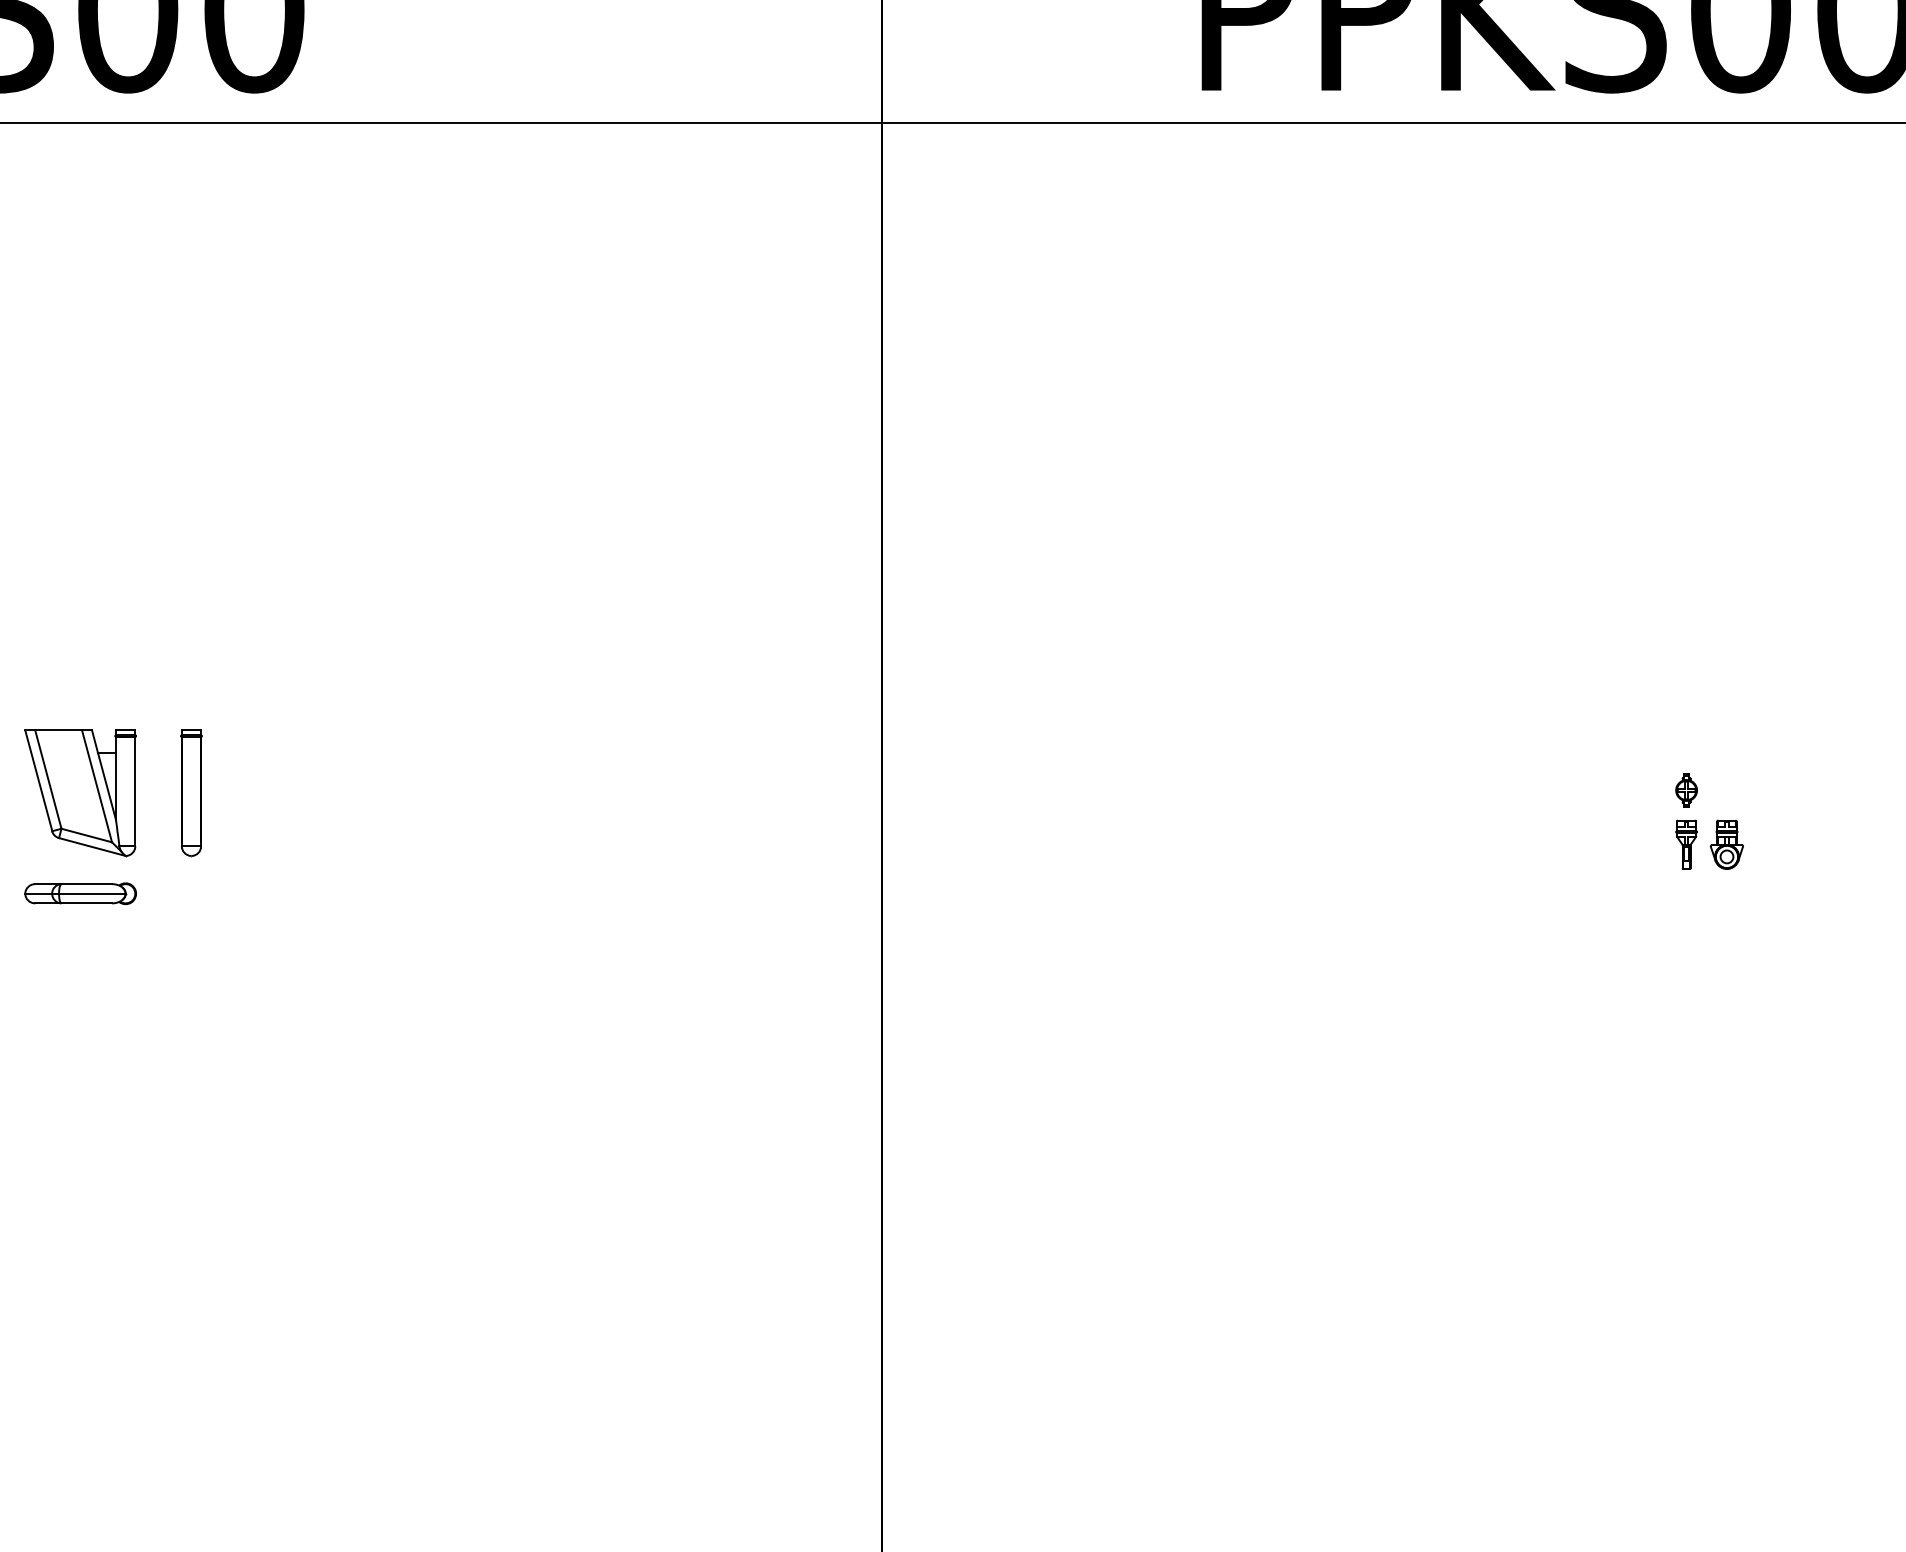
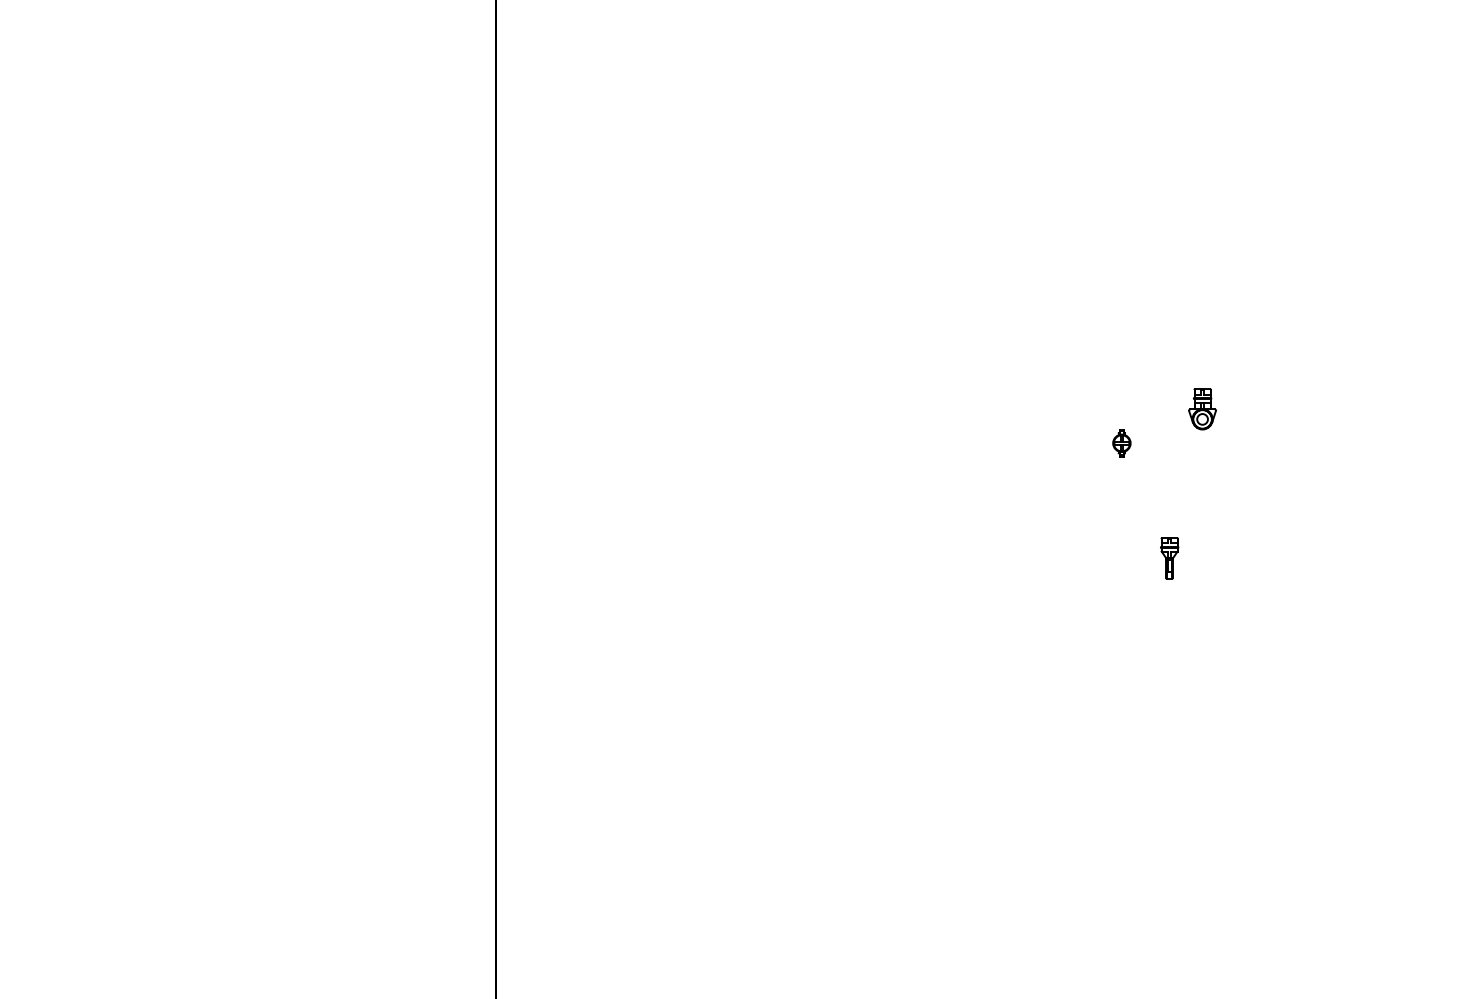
part: (1686, 790) -> (1121, 443), moved
part: (1686, 844) -> (1169, 558), moved
part: (1726, 844) -> (1202, 409), moved

